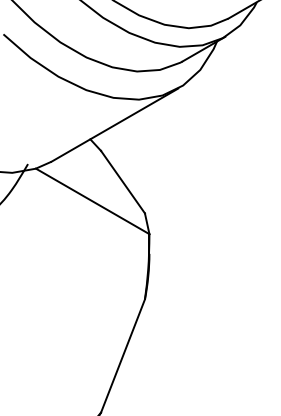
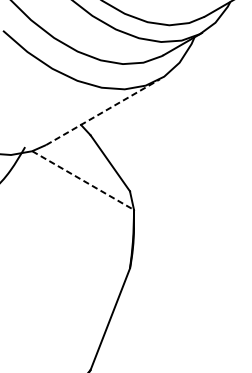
line: (115, 124) -> (103, 111), solid -> dashed
line: (92, 201) -> (82, 180), solid -> dashed

